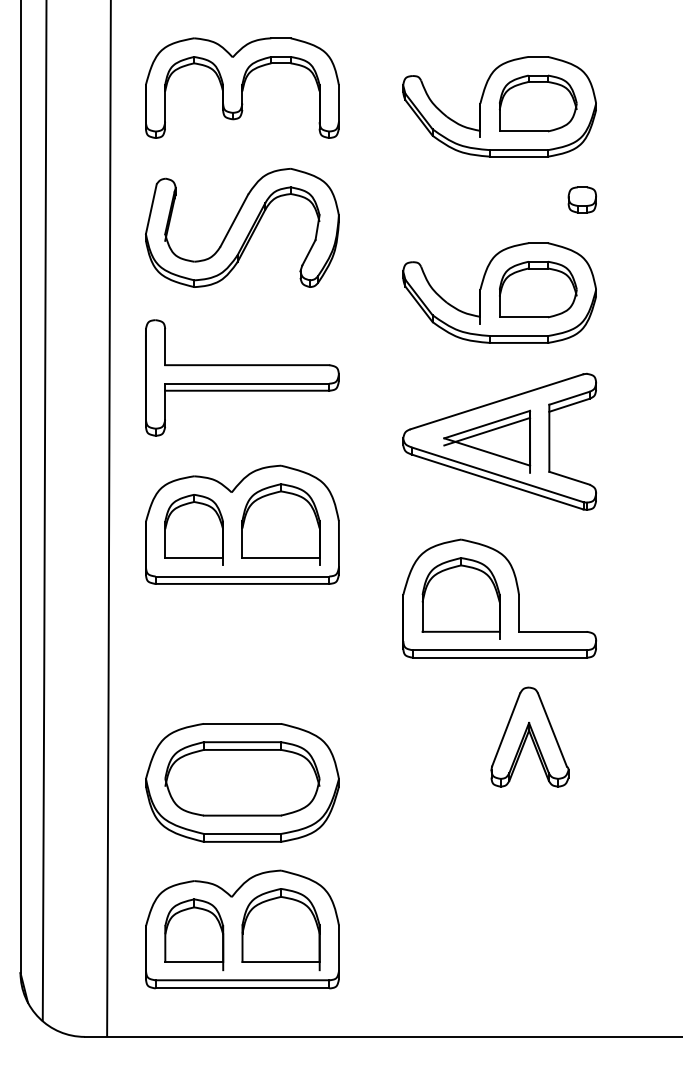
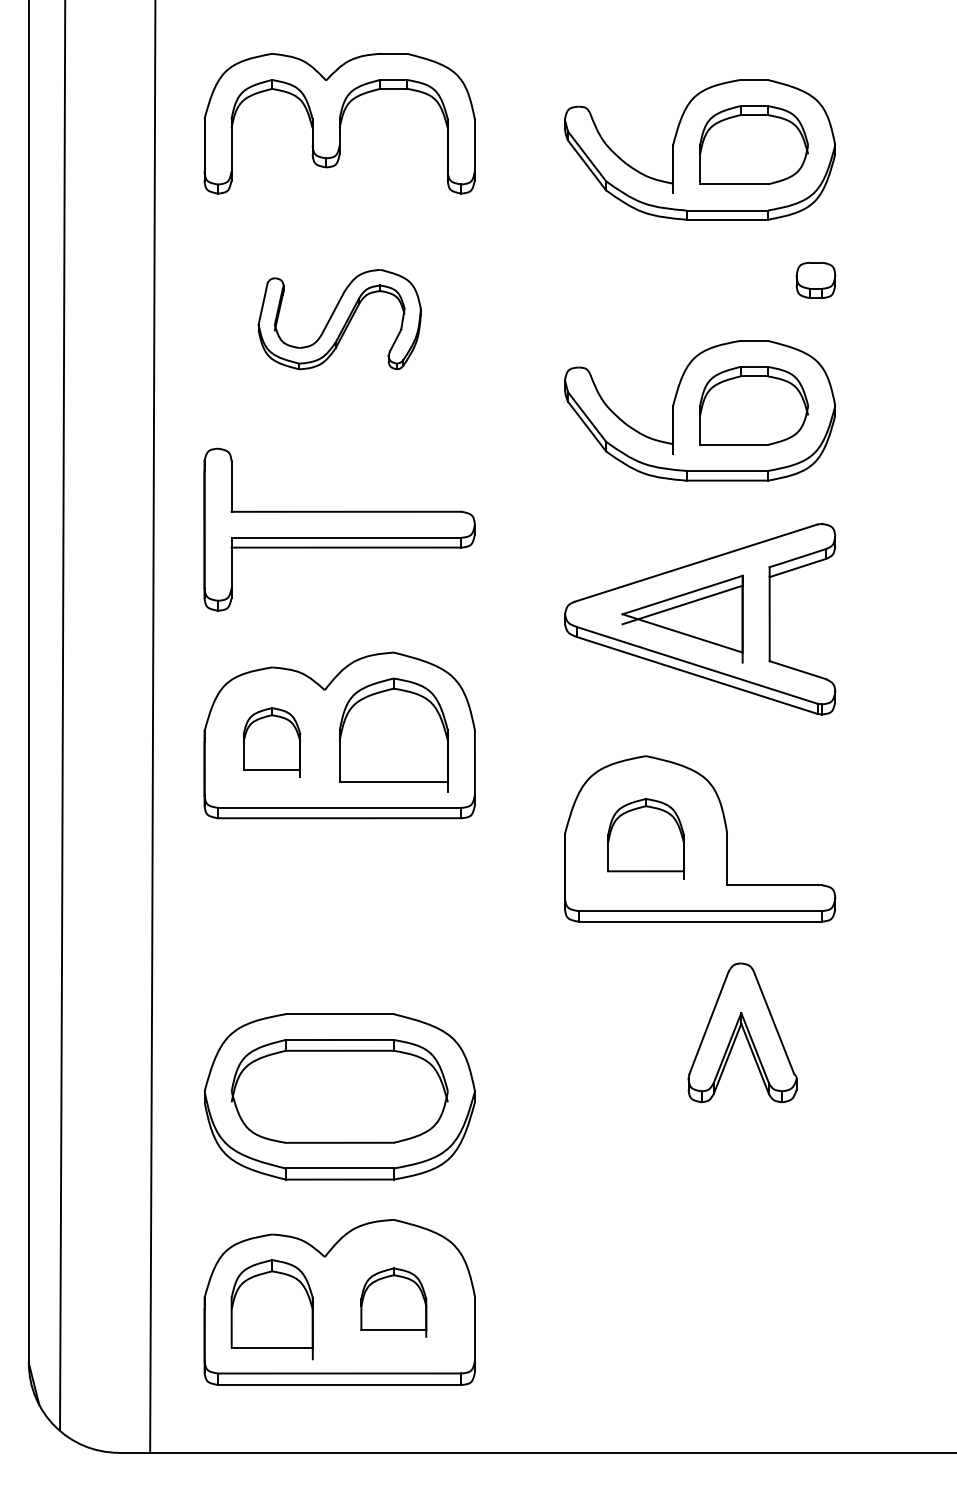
part: (242, 227) -> (339, 318), size x0.6
part: (193, 529) -> (271, 741), size x0.7
part: (460, 598) -> (645, 838), size x0.7
part: (280, 929) -> (393, 1302), size x0.6

